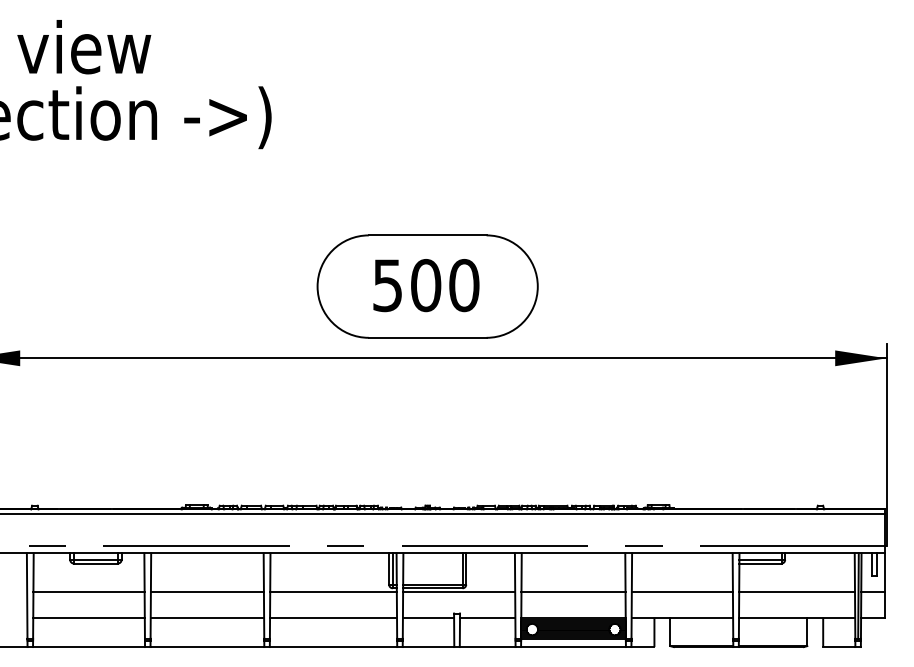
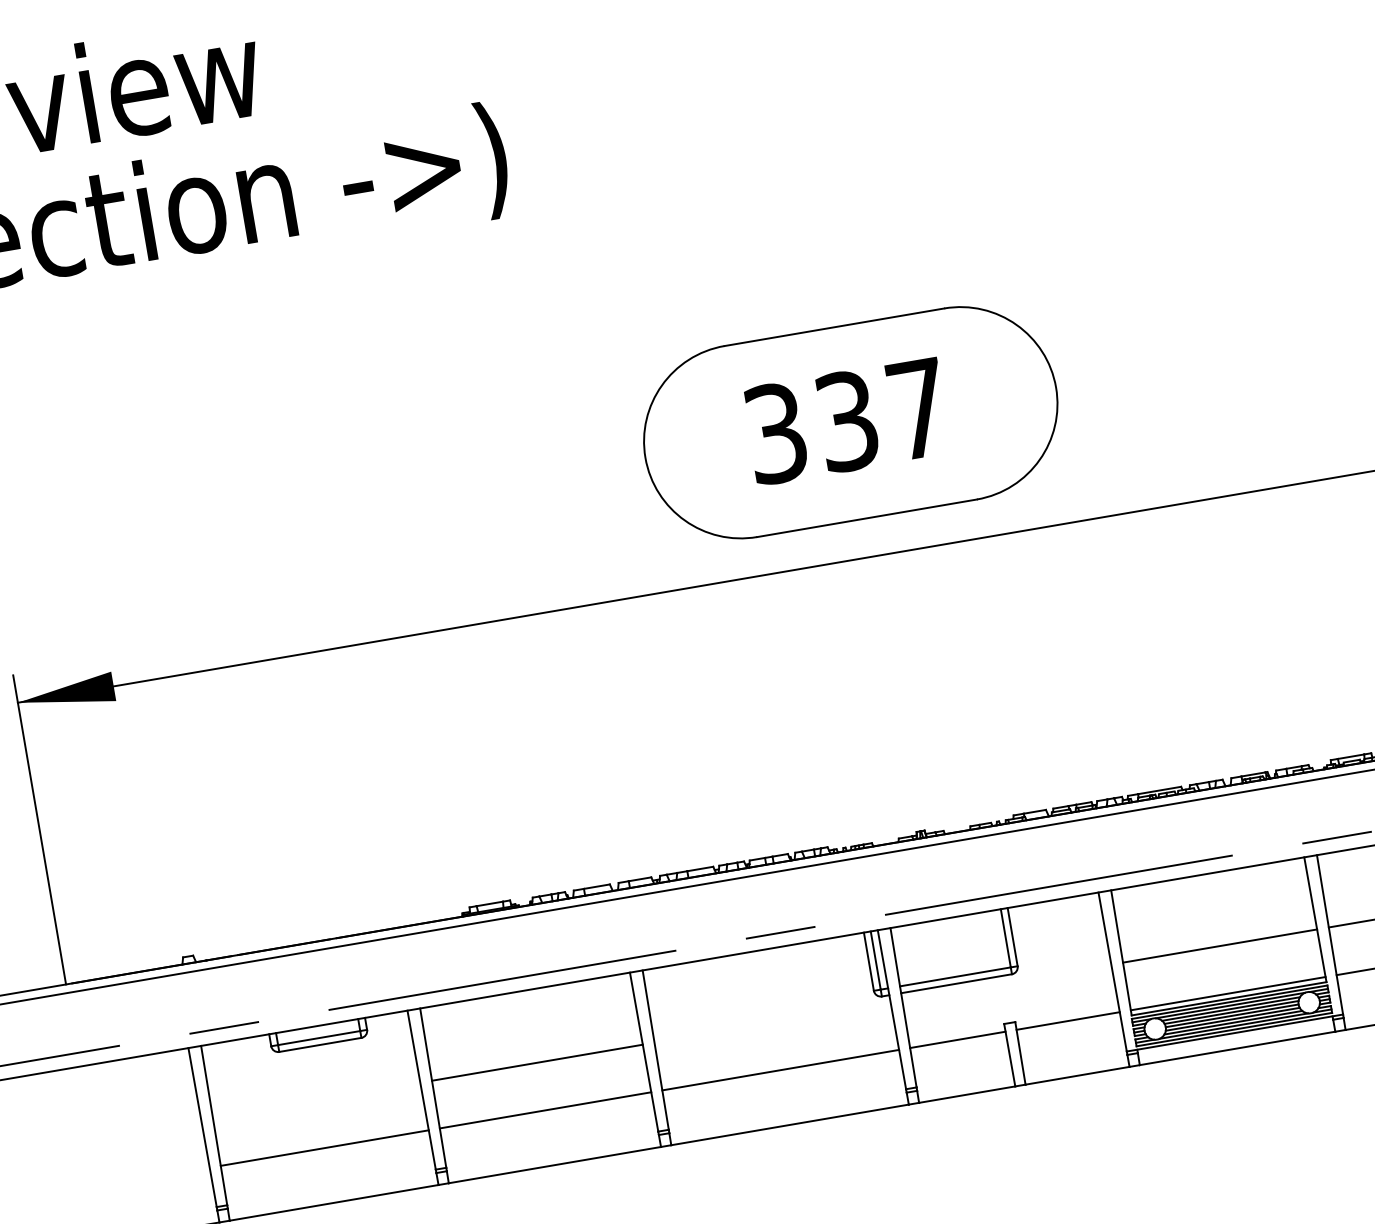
text: (426, 285) -> (848, 421), 500 -> 337
line: (88, 592) -> (315, 1101), removed
line: (333, 592) -> (772, 1023), removed
line: (459, 592) -> (1007, 983), removed

